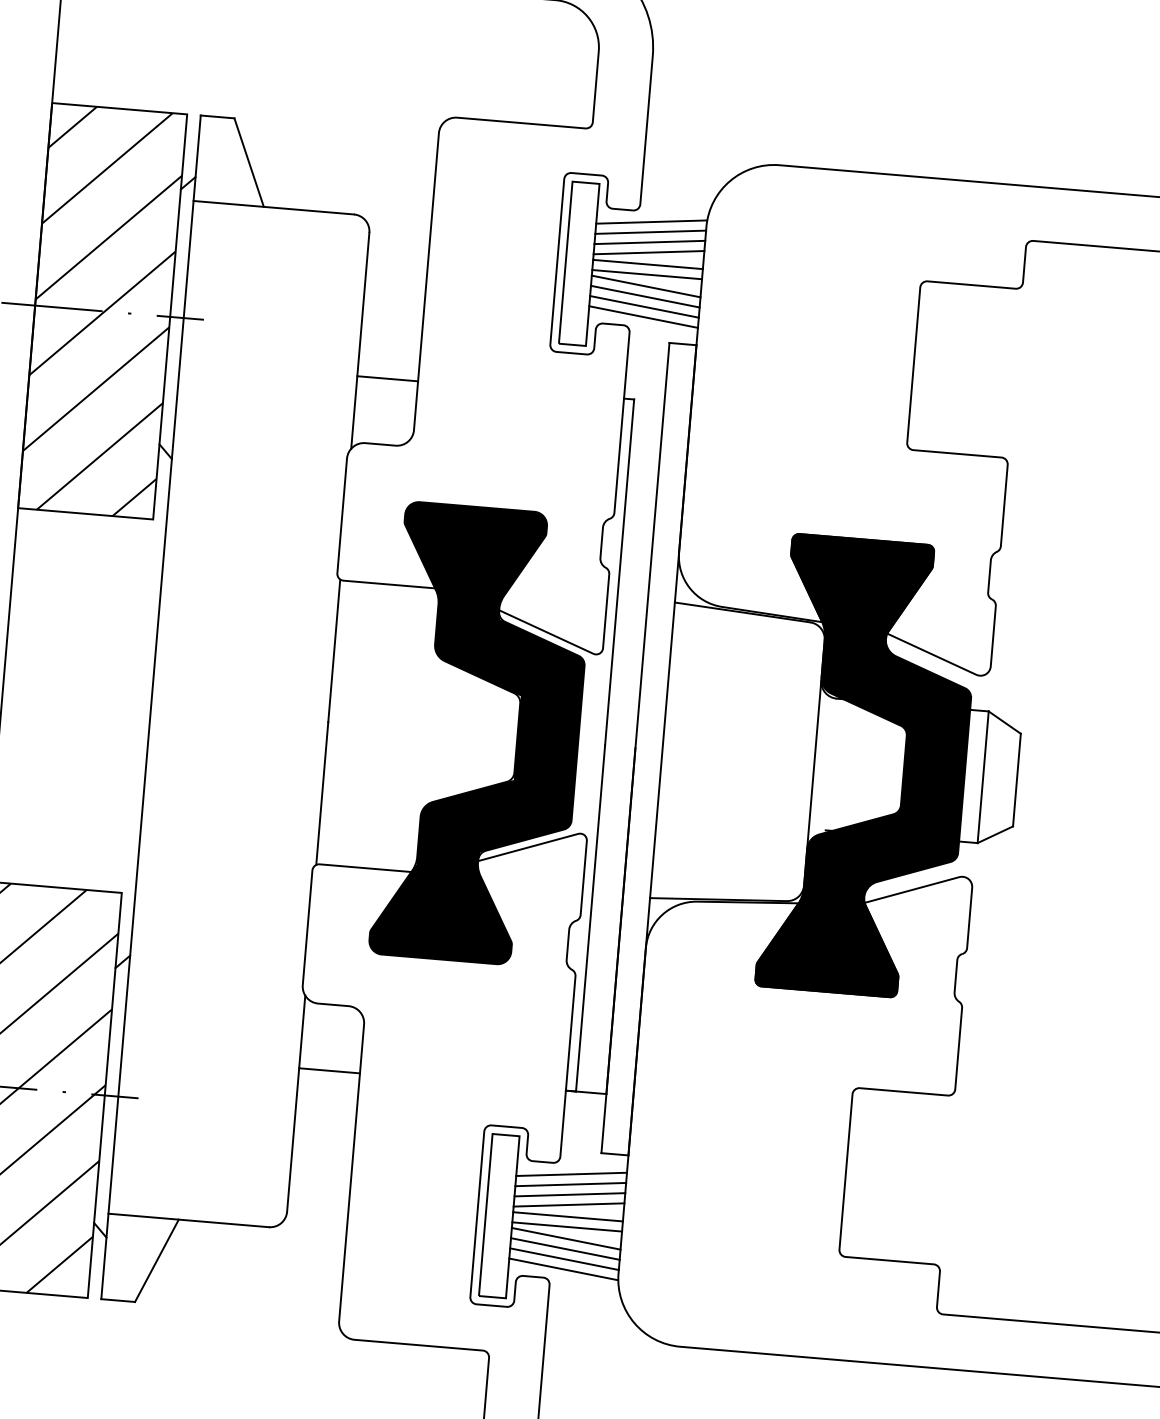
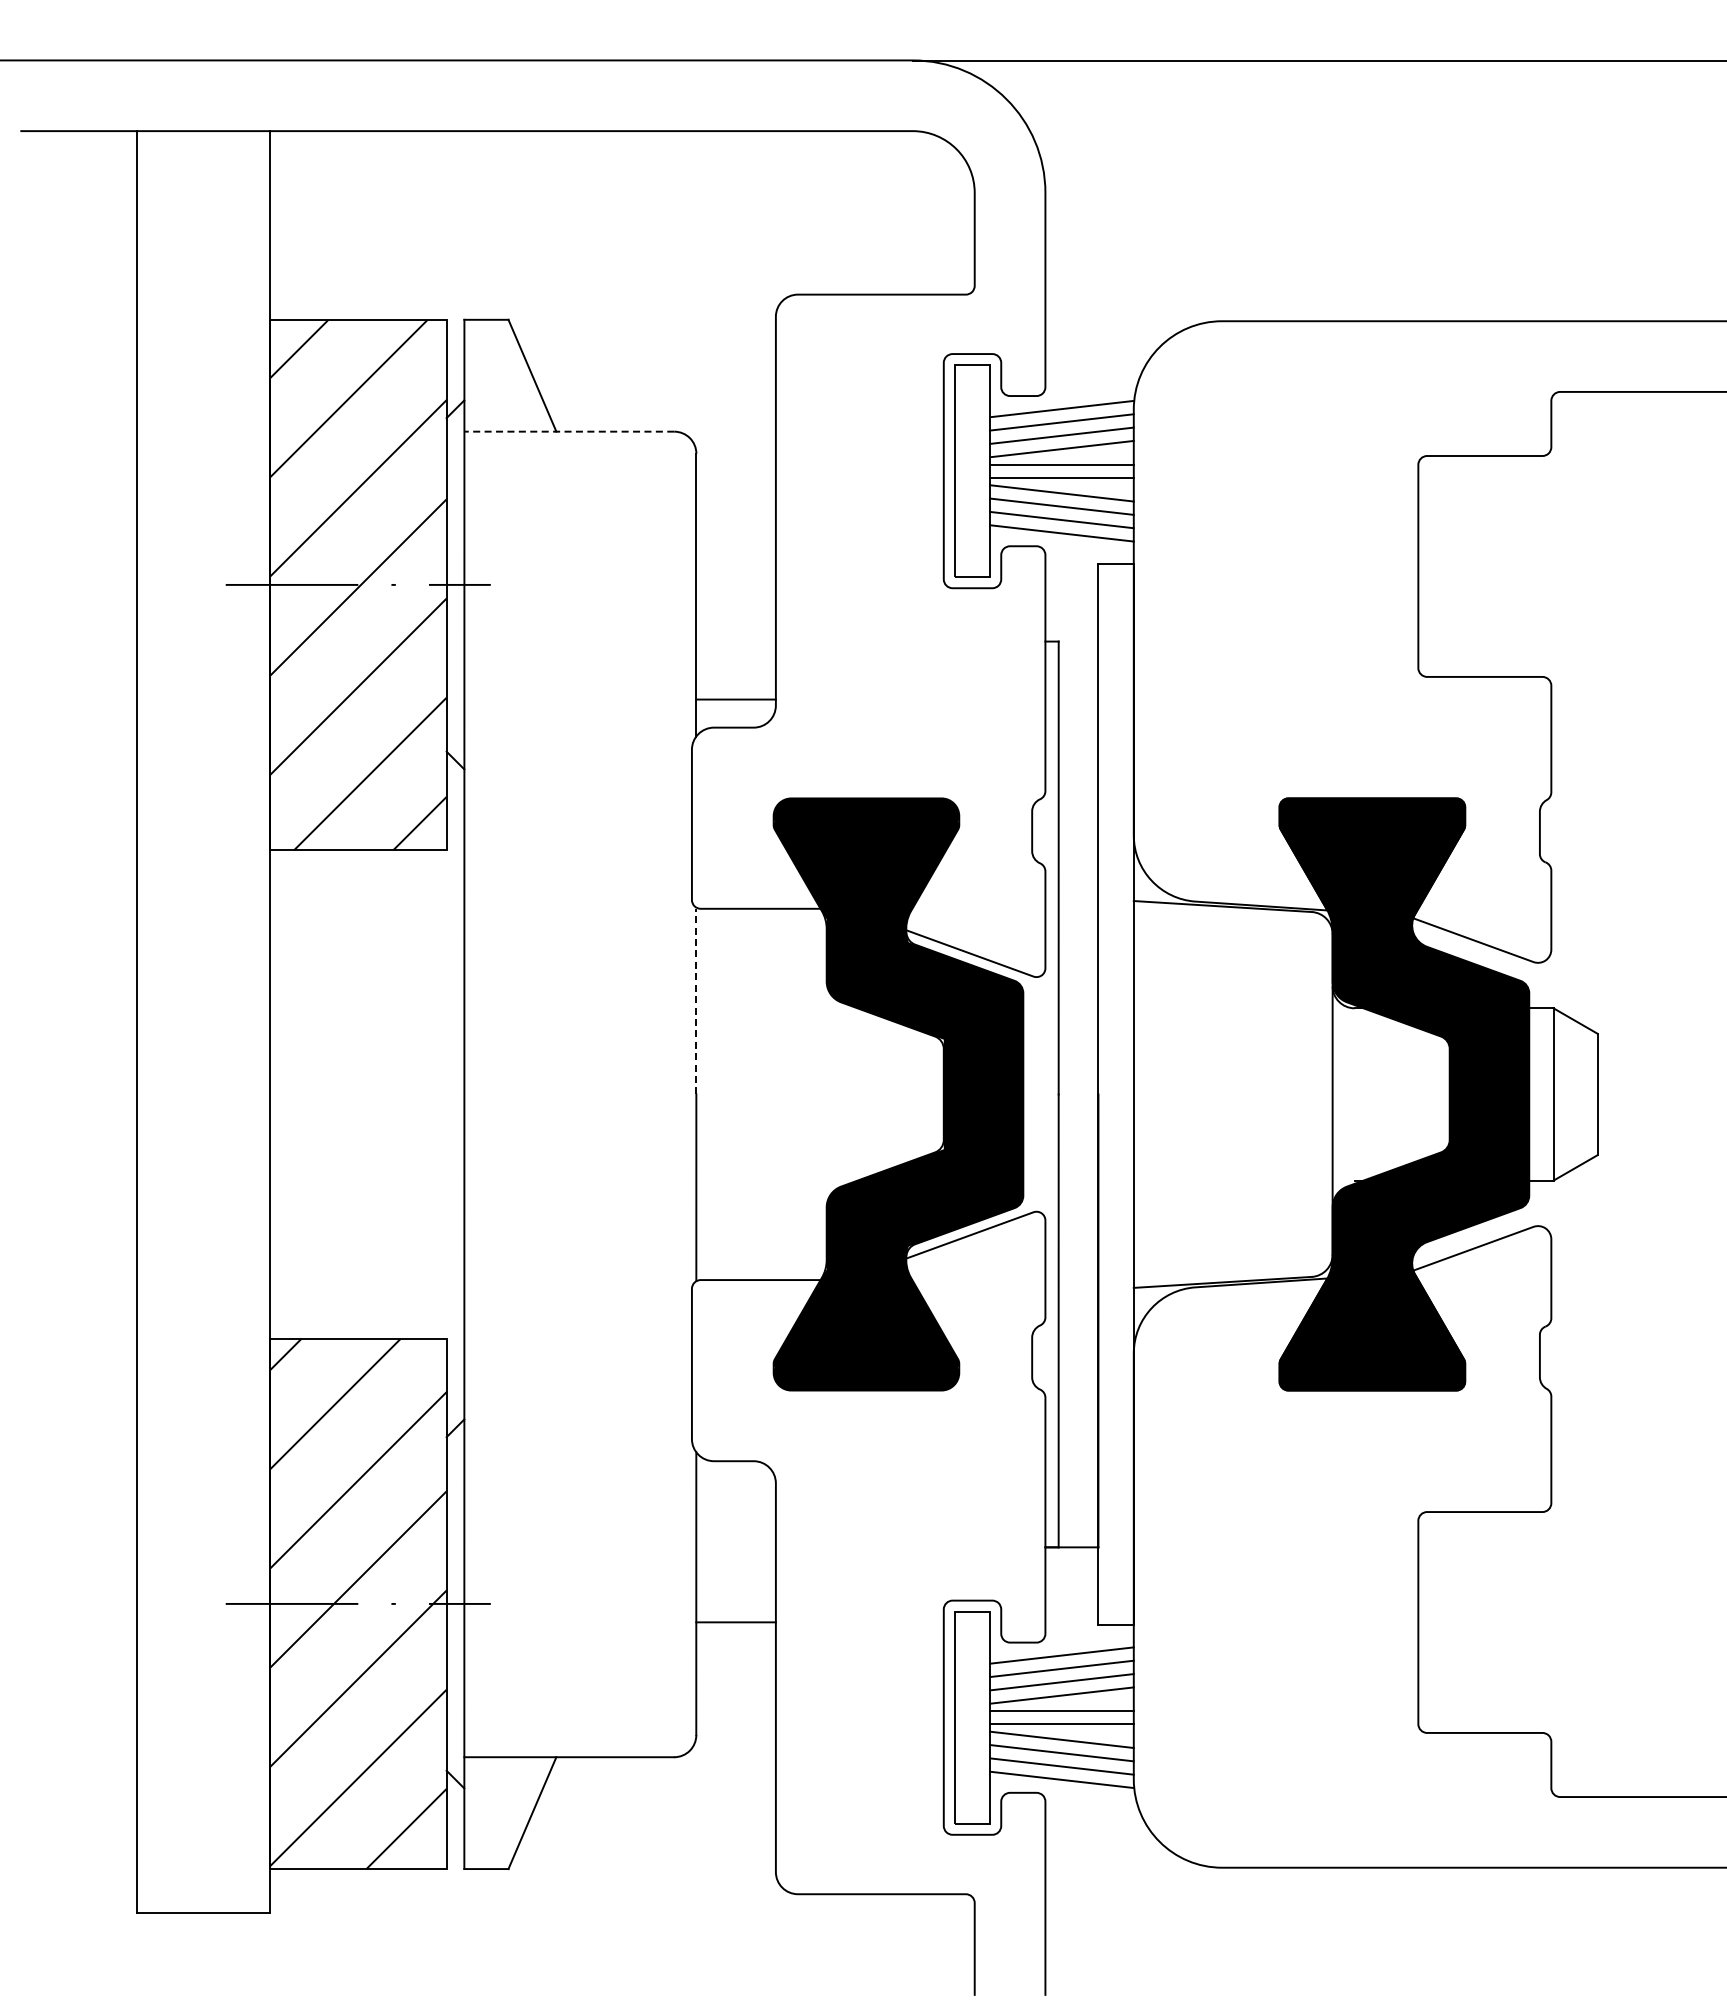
line: (273, 207) -> (569, 431), solid -> dashed
line: (387, 378) -> (735, 699), moved
line: (334, 651) -> (696, 1001), solid -> dashed
line: (329, 1070) -> (735, 1622), moved

